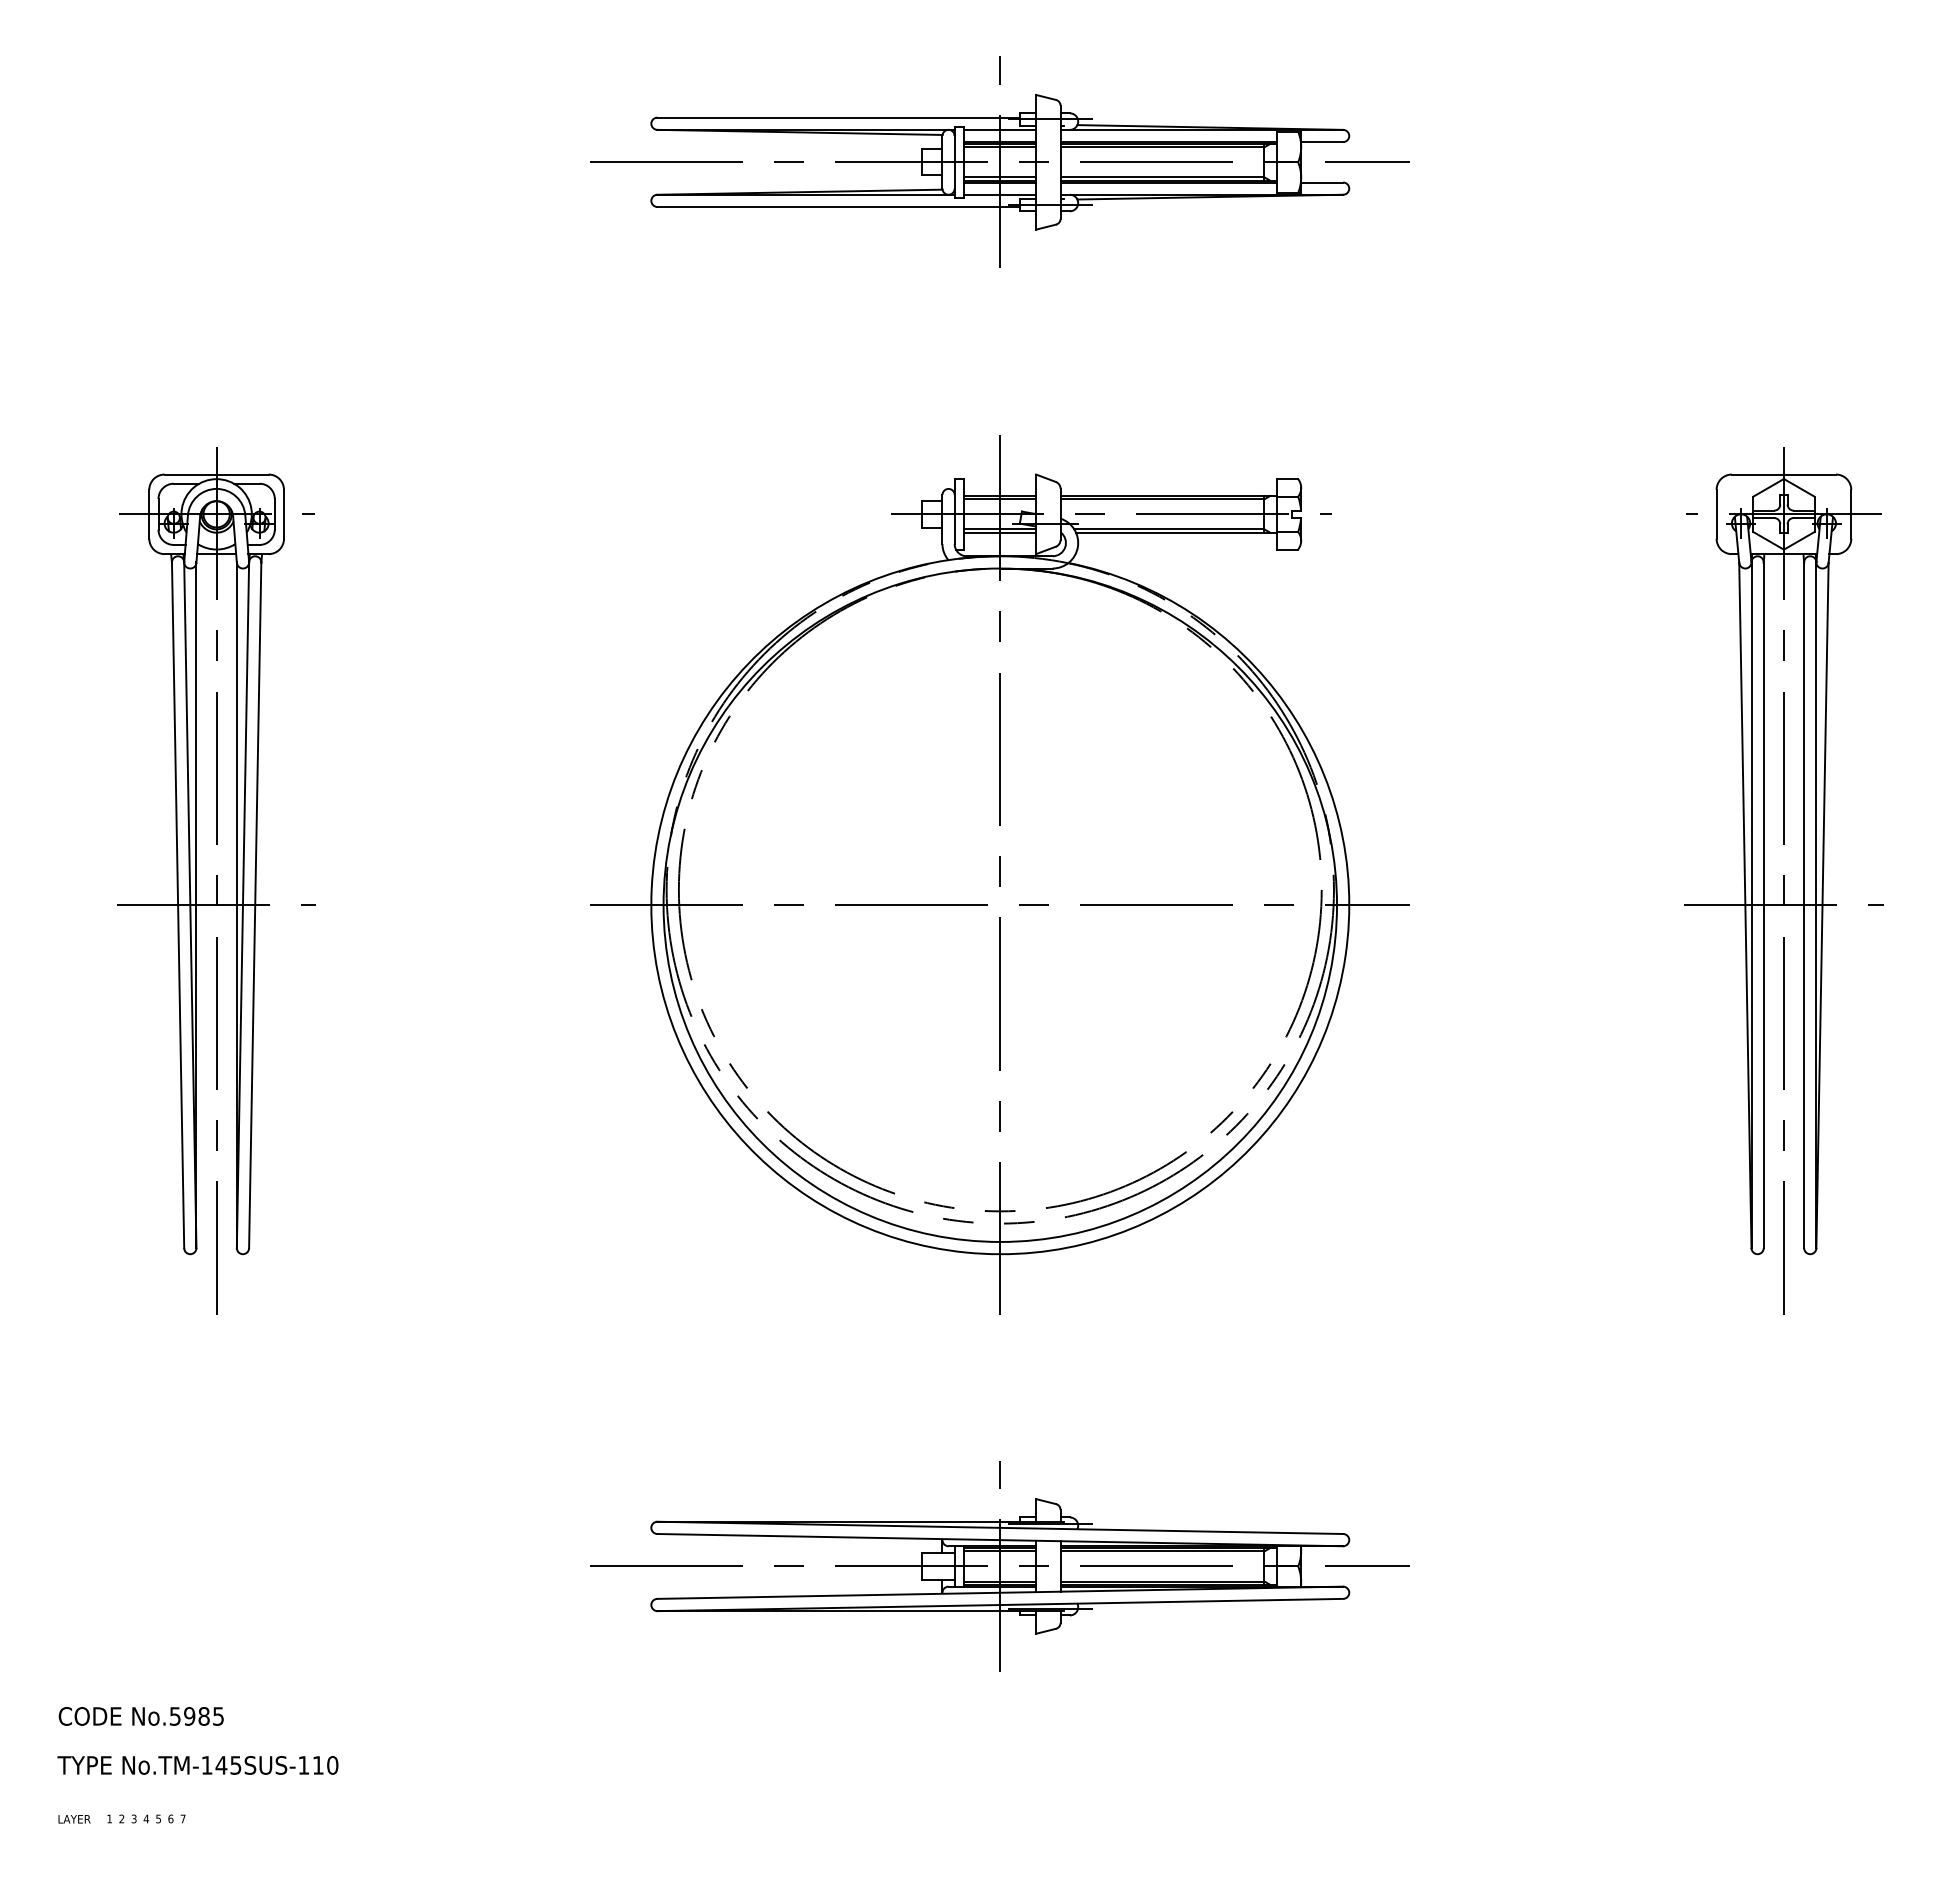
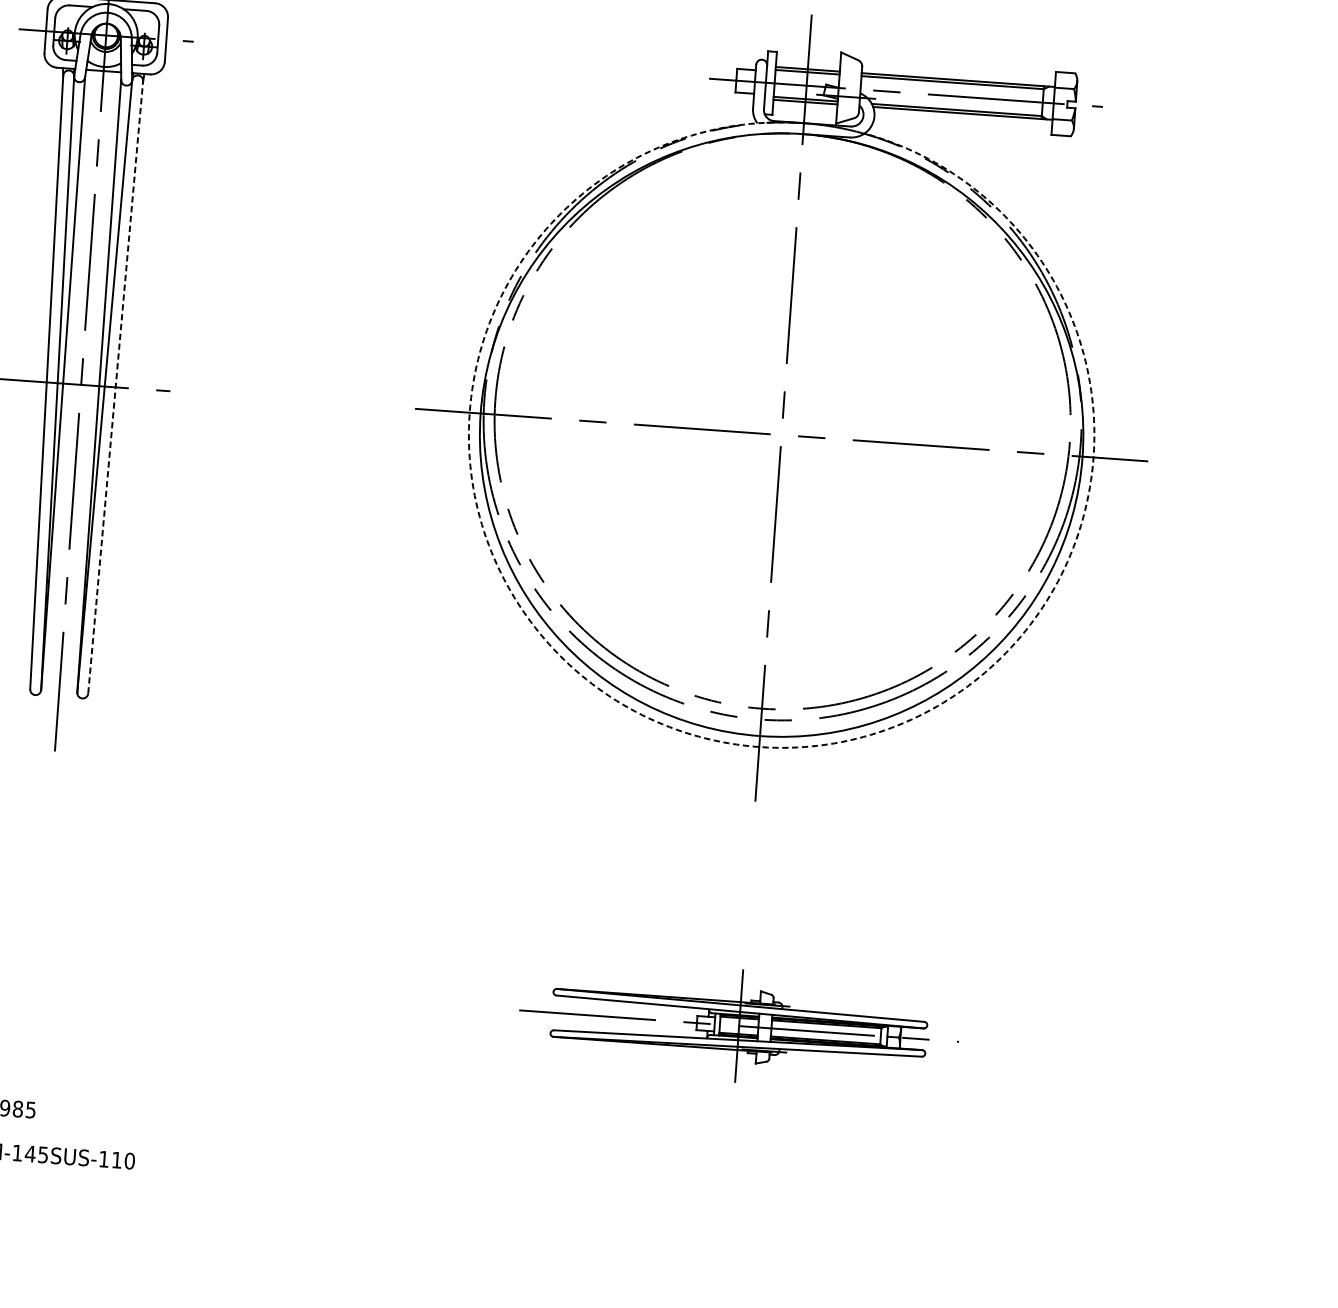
line: (255, 905) -> (115, 387), solid -> dashed
arc: (966, 1252) -> (729, 743), solid -> dashed
part: (999, 1566) -> (738, 1026), size x0.6

